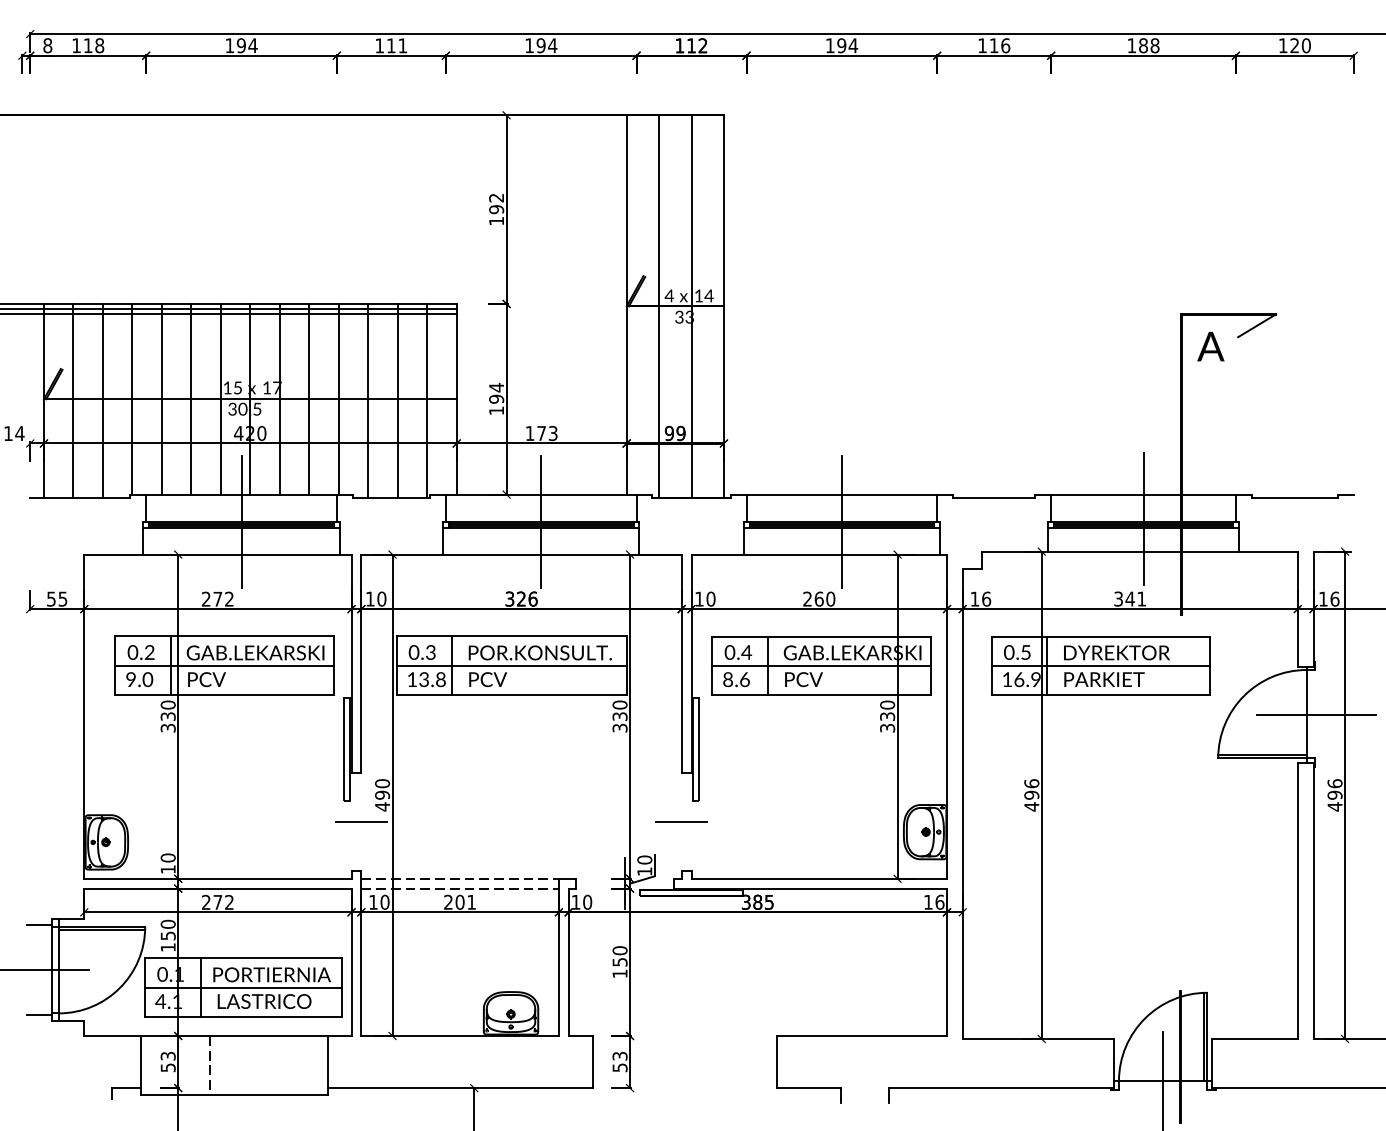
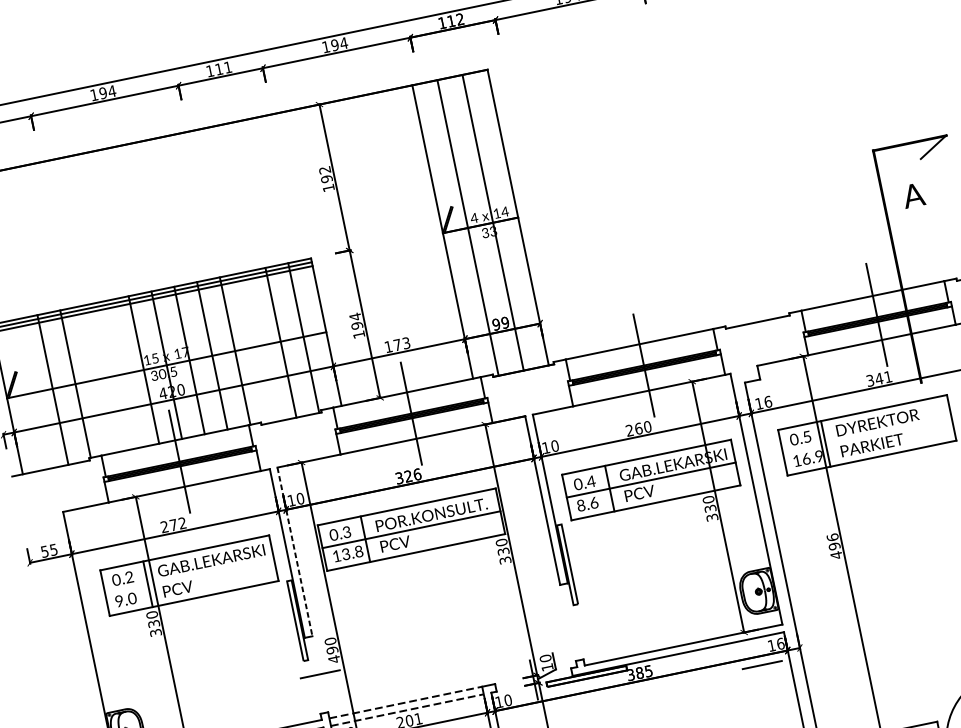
text: (1210, 346) -> (913, 195), moved
line: (161, 398) -> (97, 378), removed
line: (191, 398) -> (121, 374), removed
line: (73, 400) -> (30, 394), removed
line: (368, 400) -> (258, 347), removed
line: (361, 664) -> (295, 552), solid -> dashed
line: (224, 665) -> (189, 575), removed
line: (1100, 665) -> (866, 435), removed
line: (681, 821) -> (762, 664), moved

